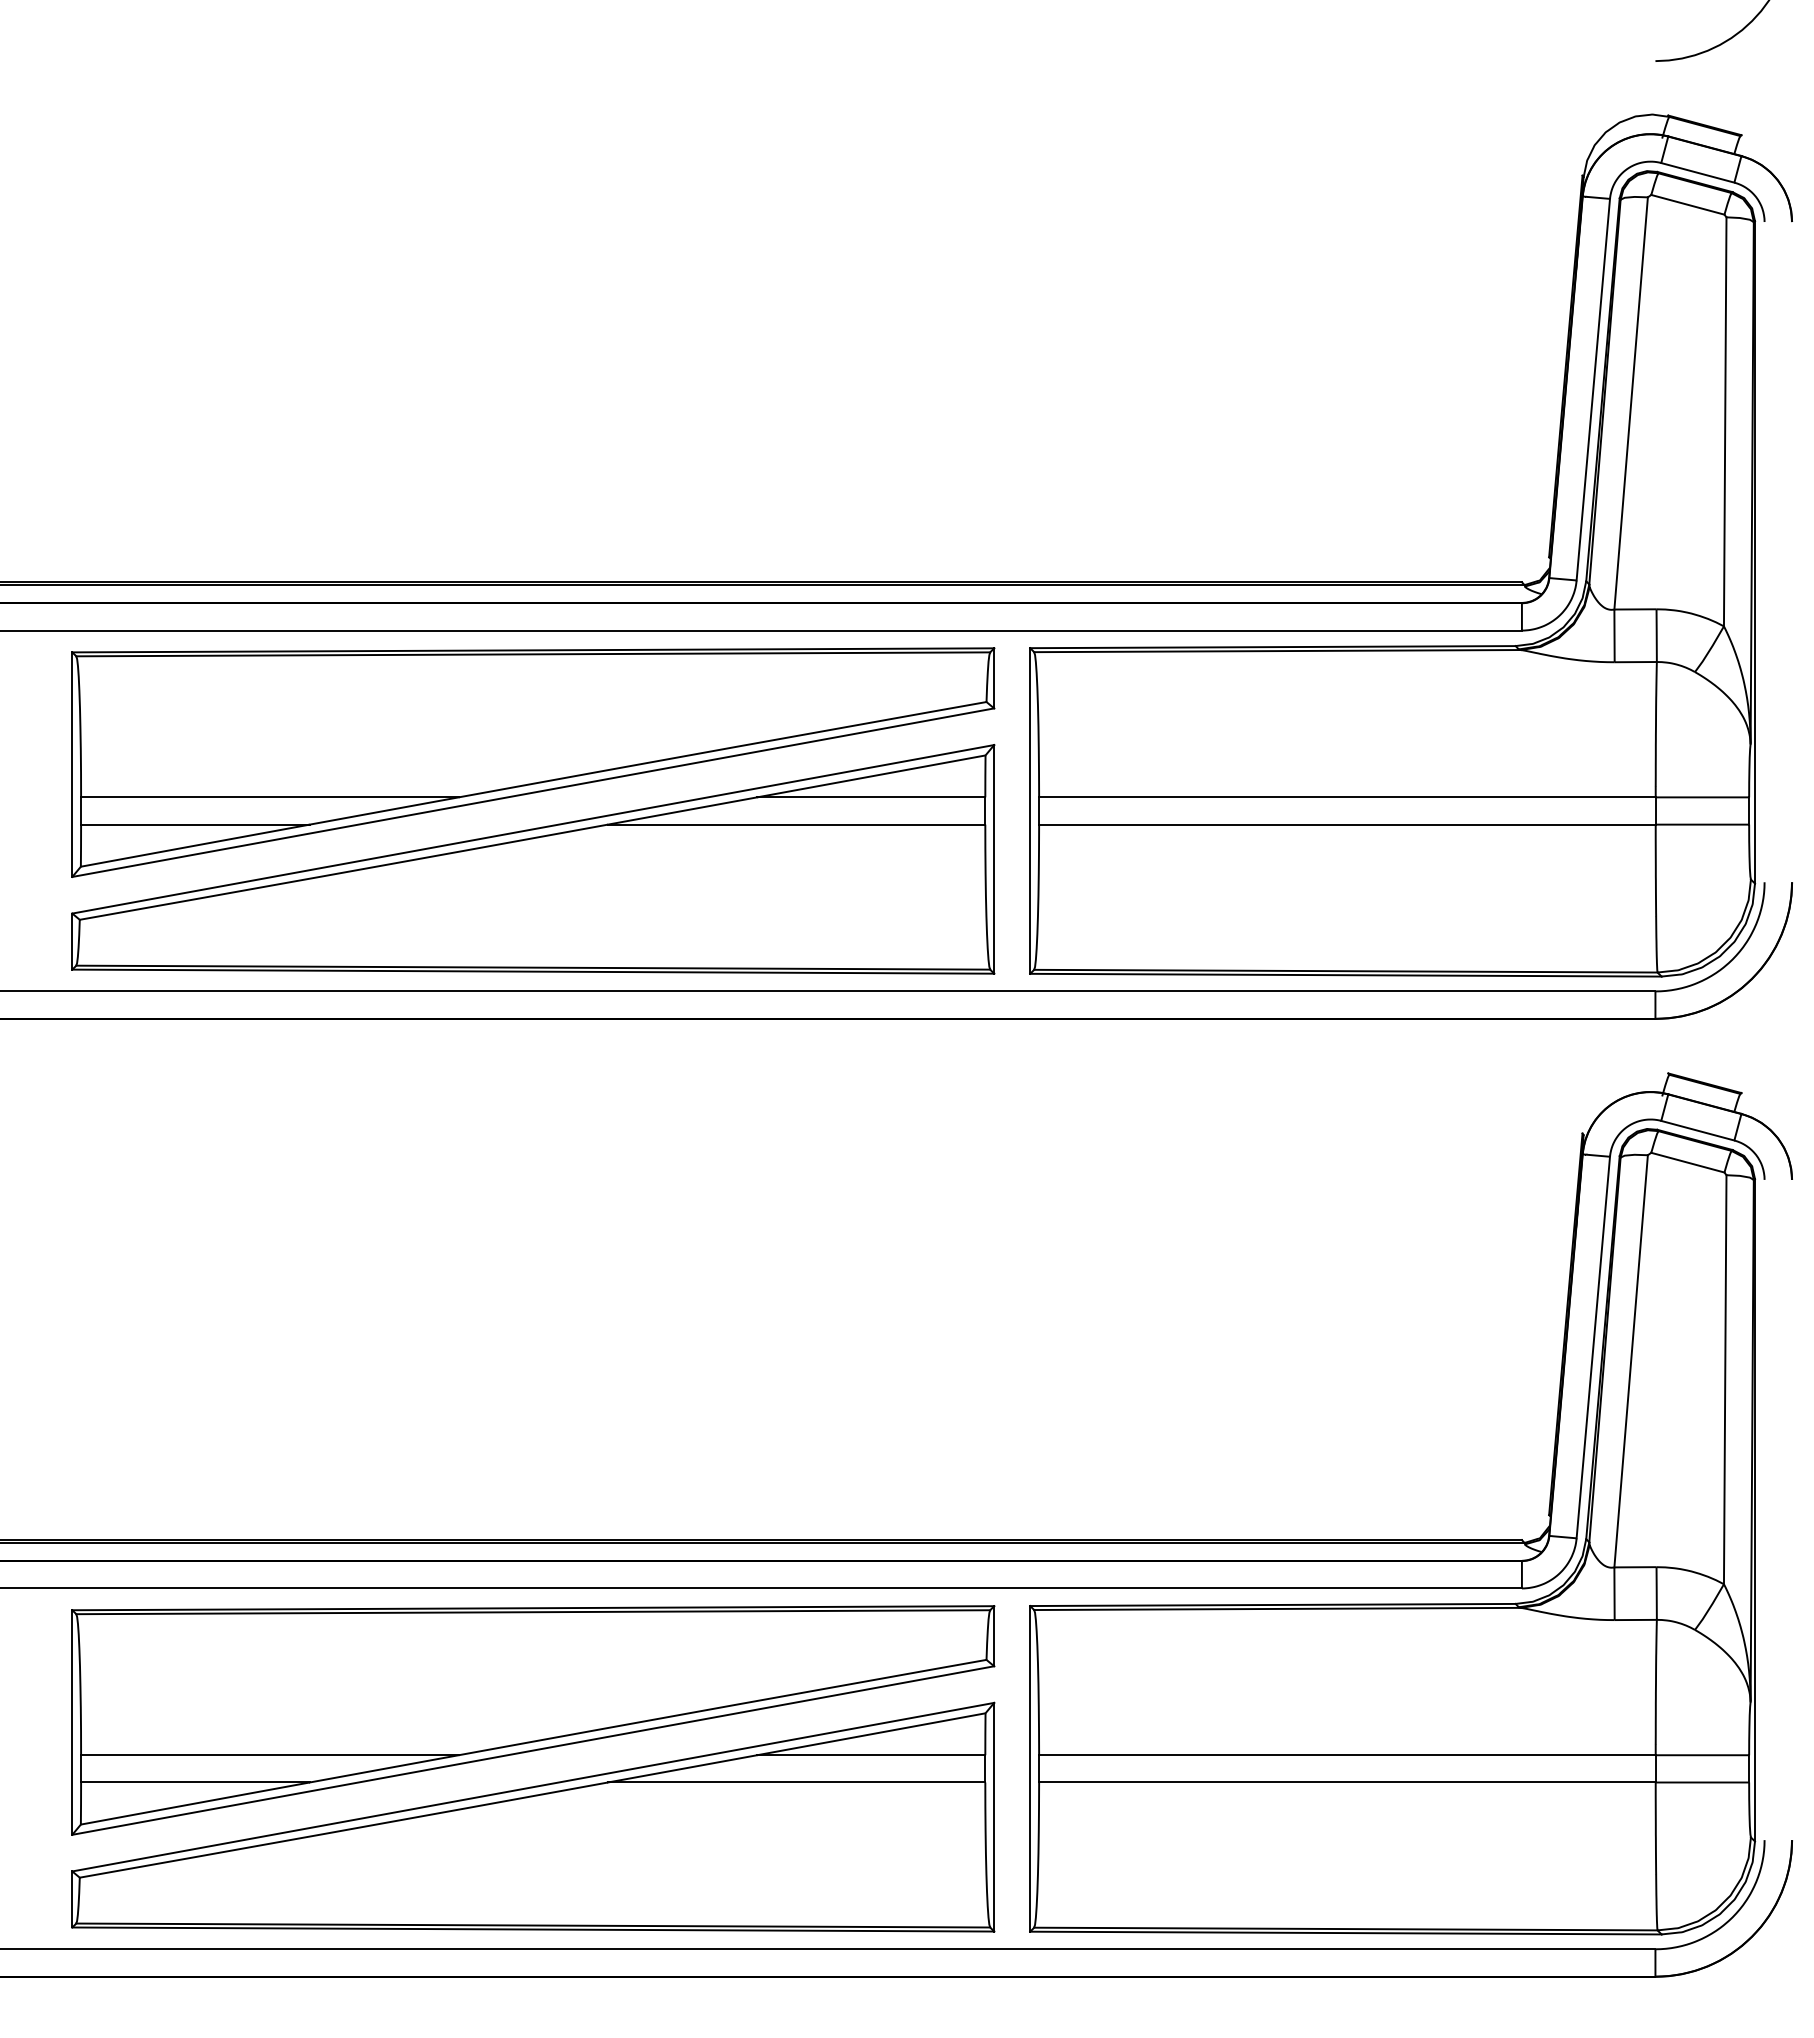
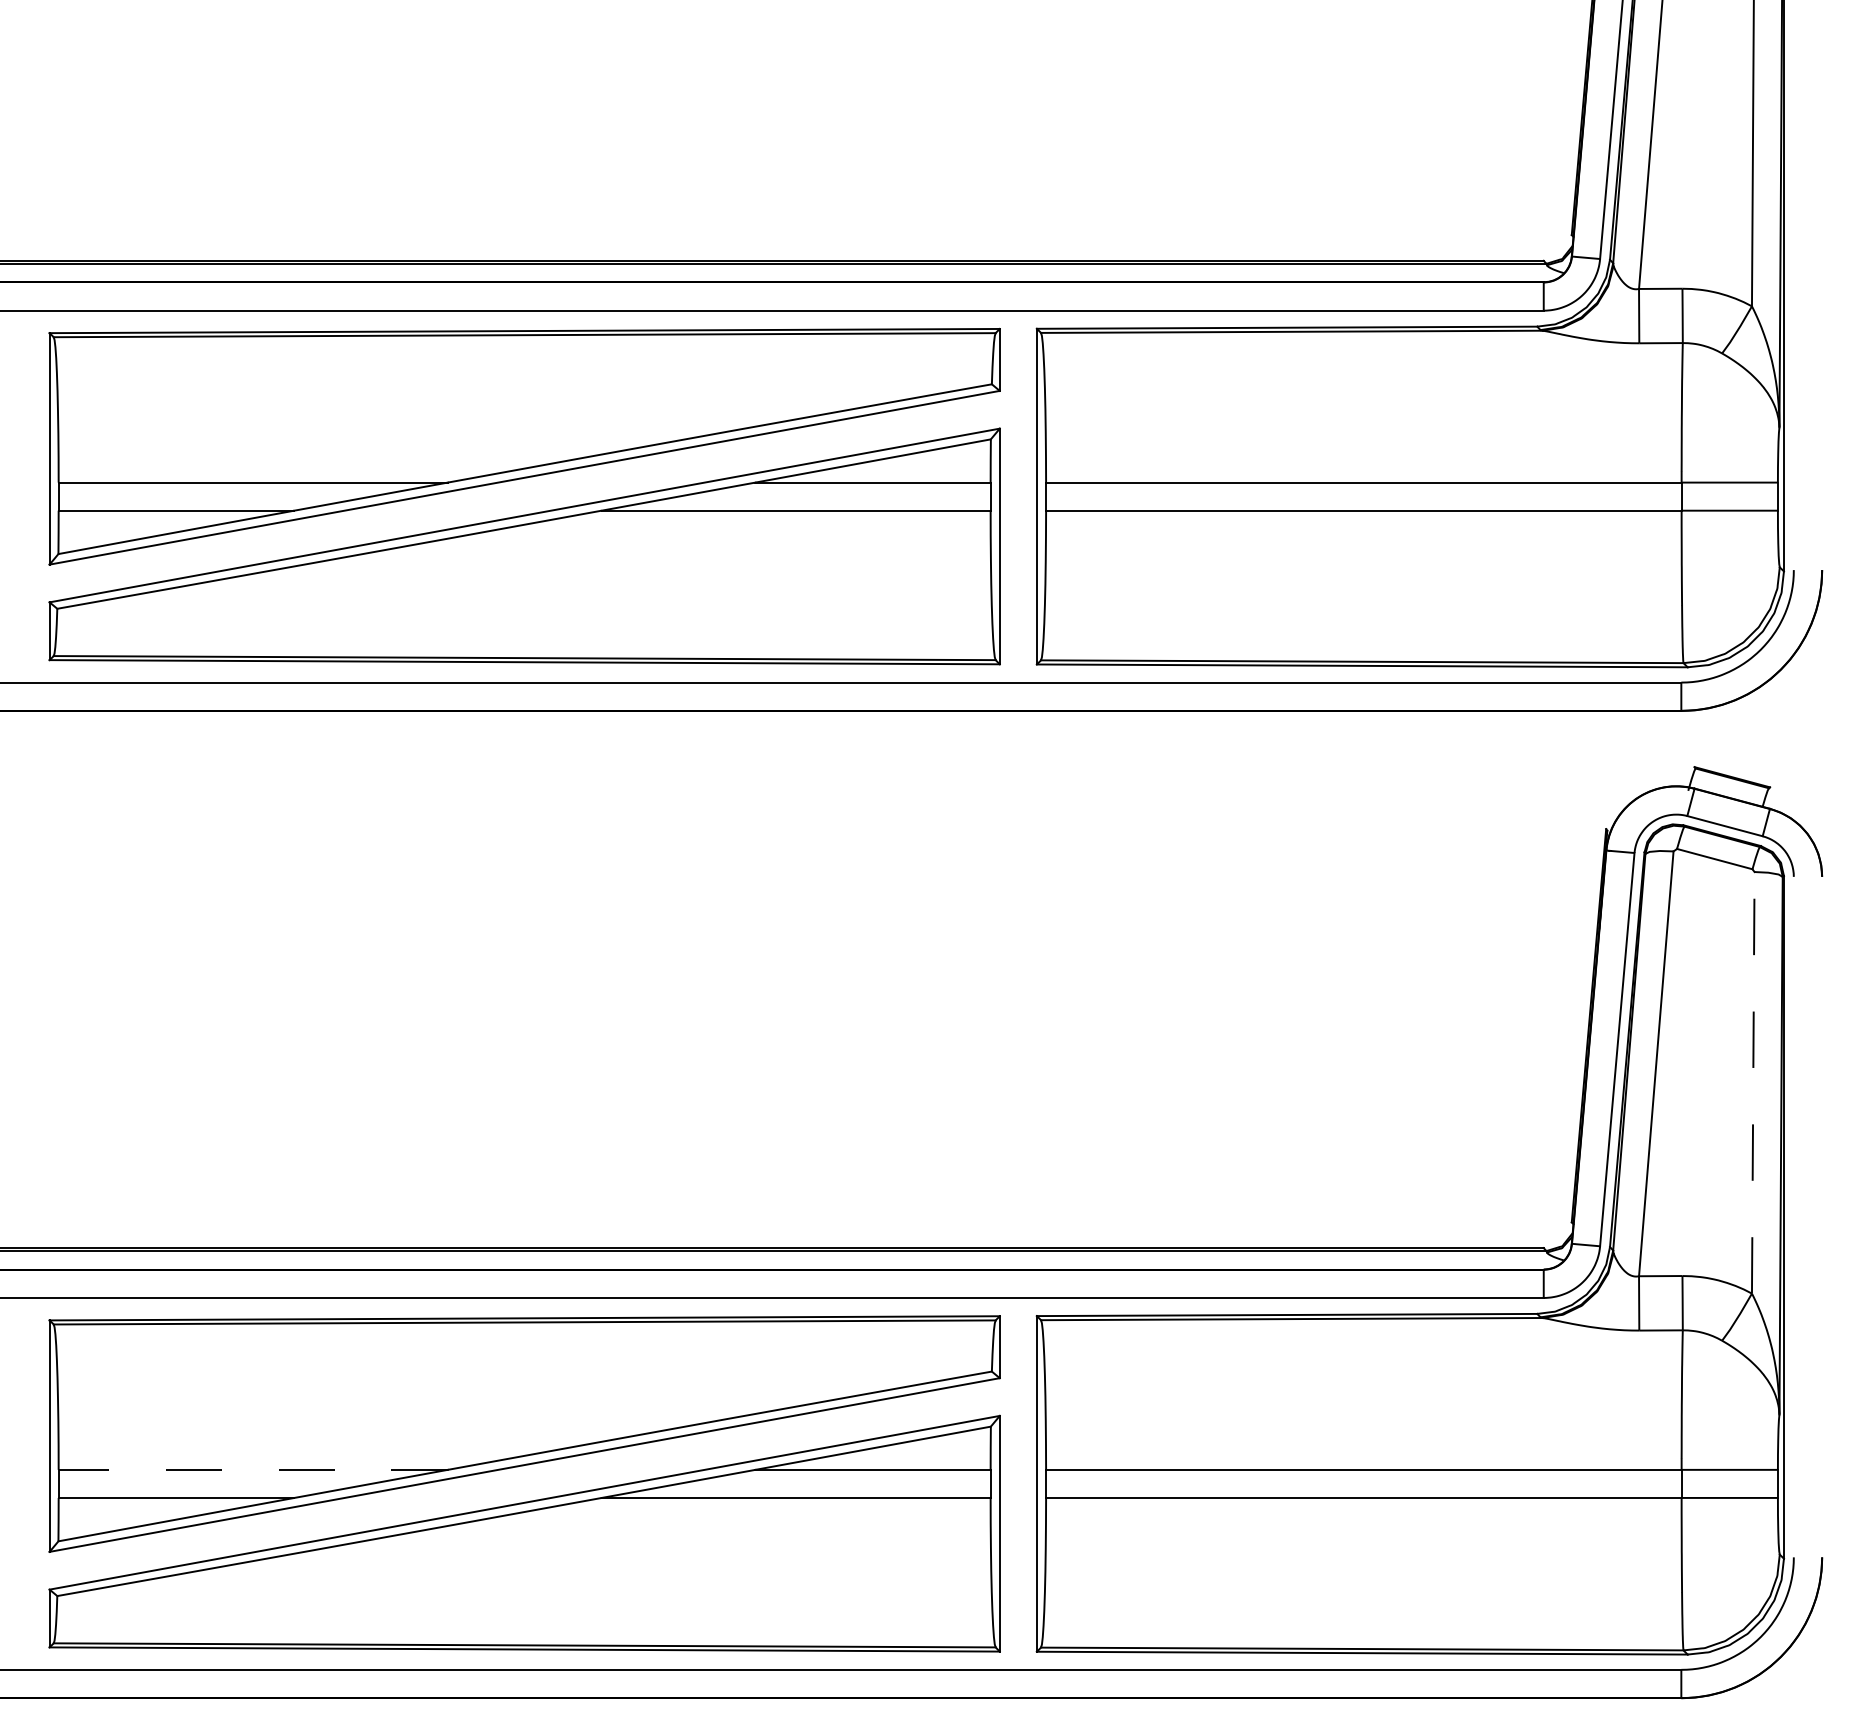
line: (1725, 1379) -> (1753, 1082), solid -> dashed
line: (269, 1755) -> (252, 1470), solid -> dashed

